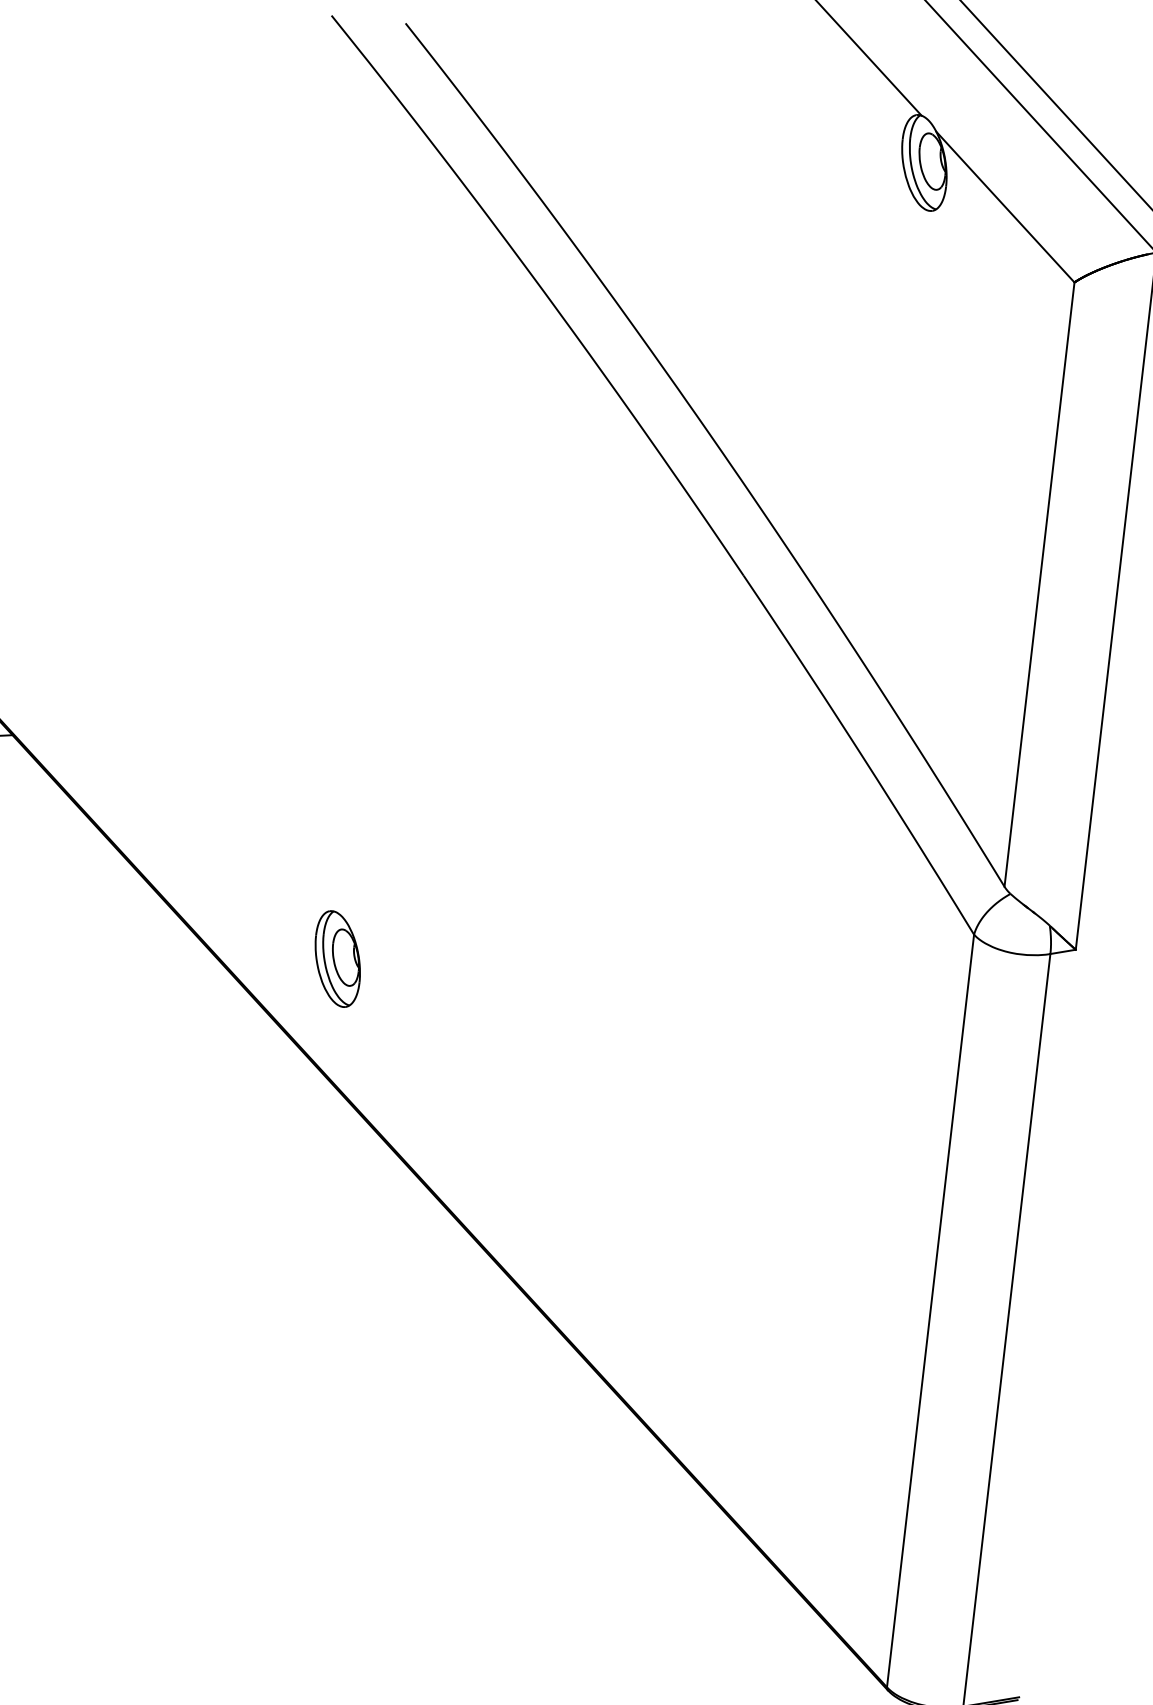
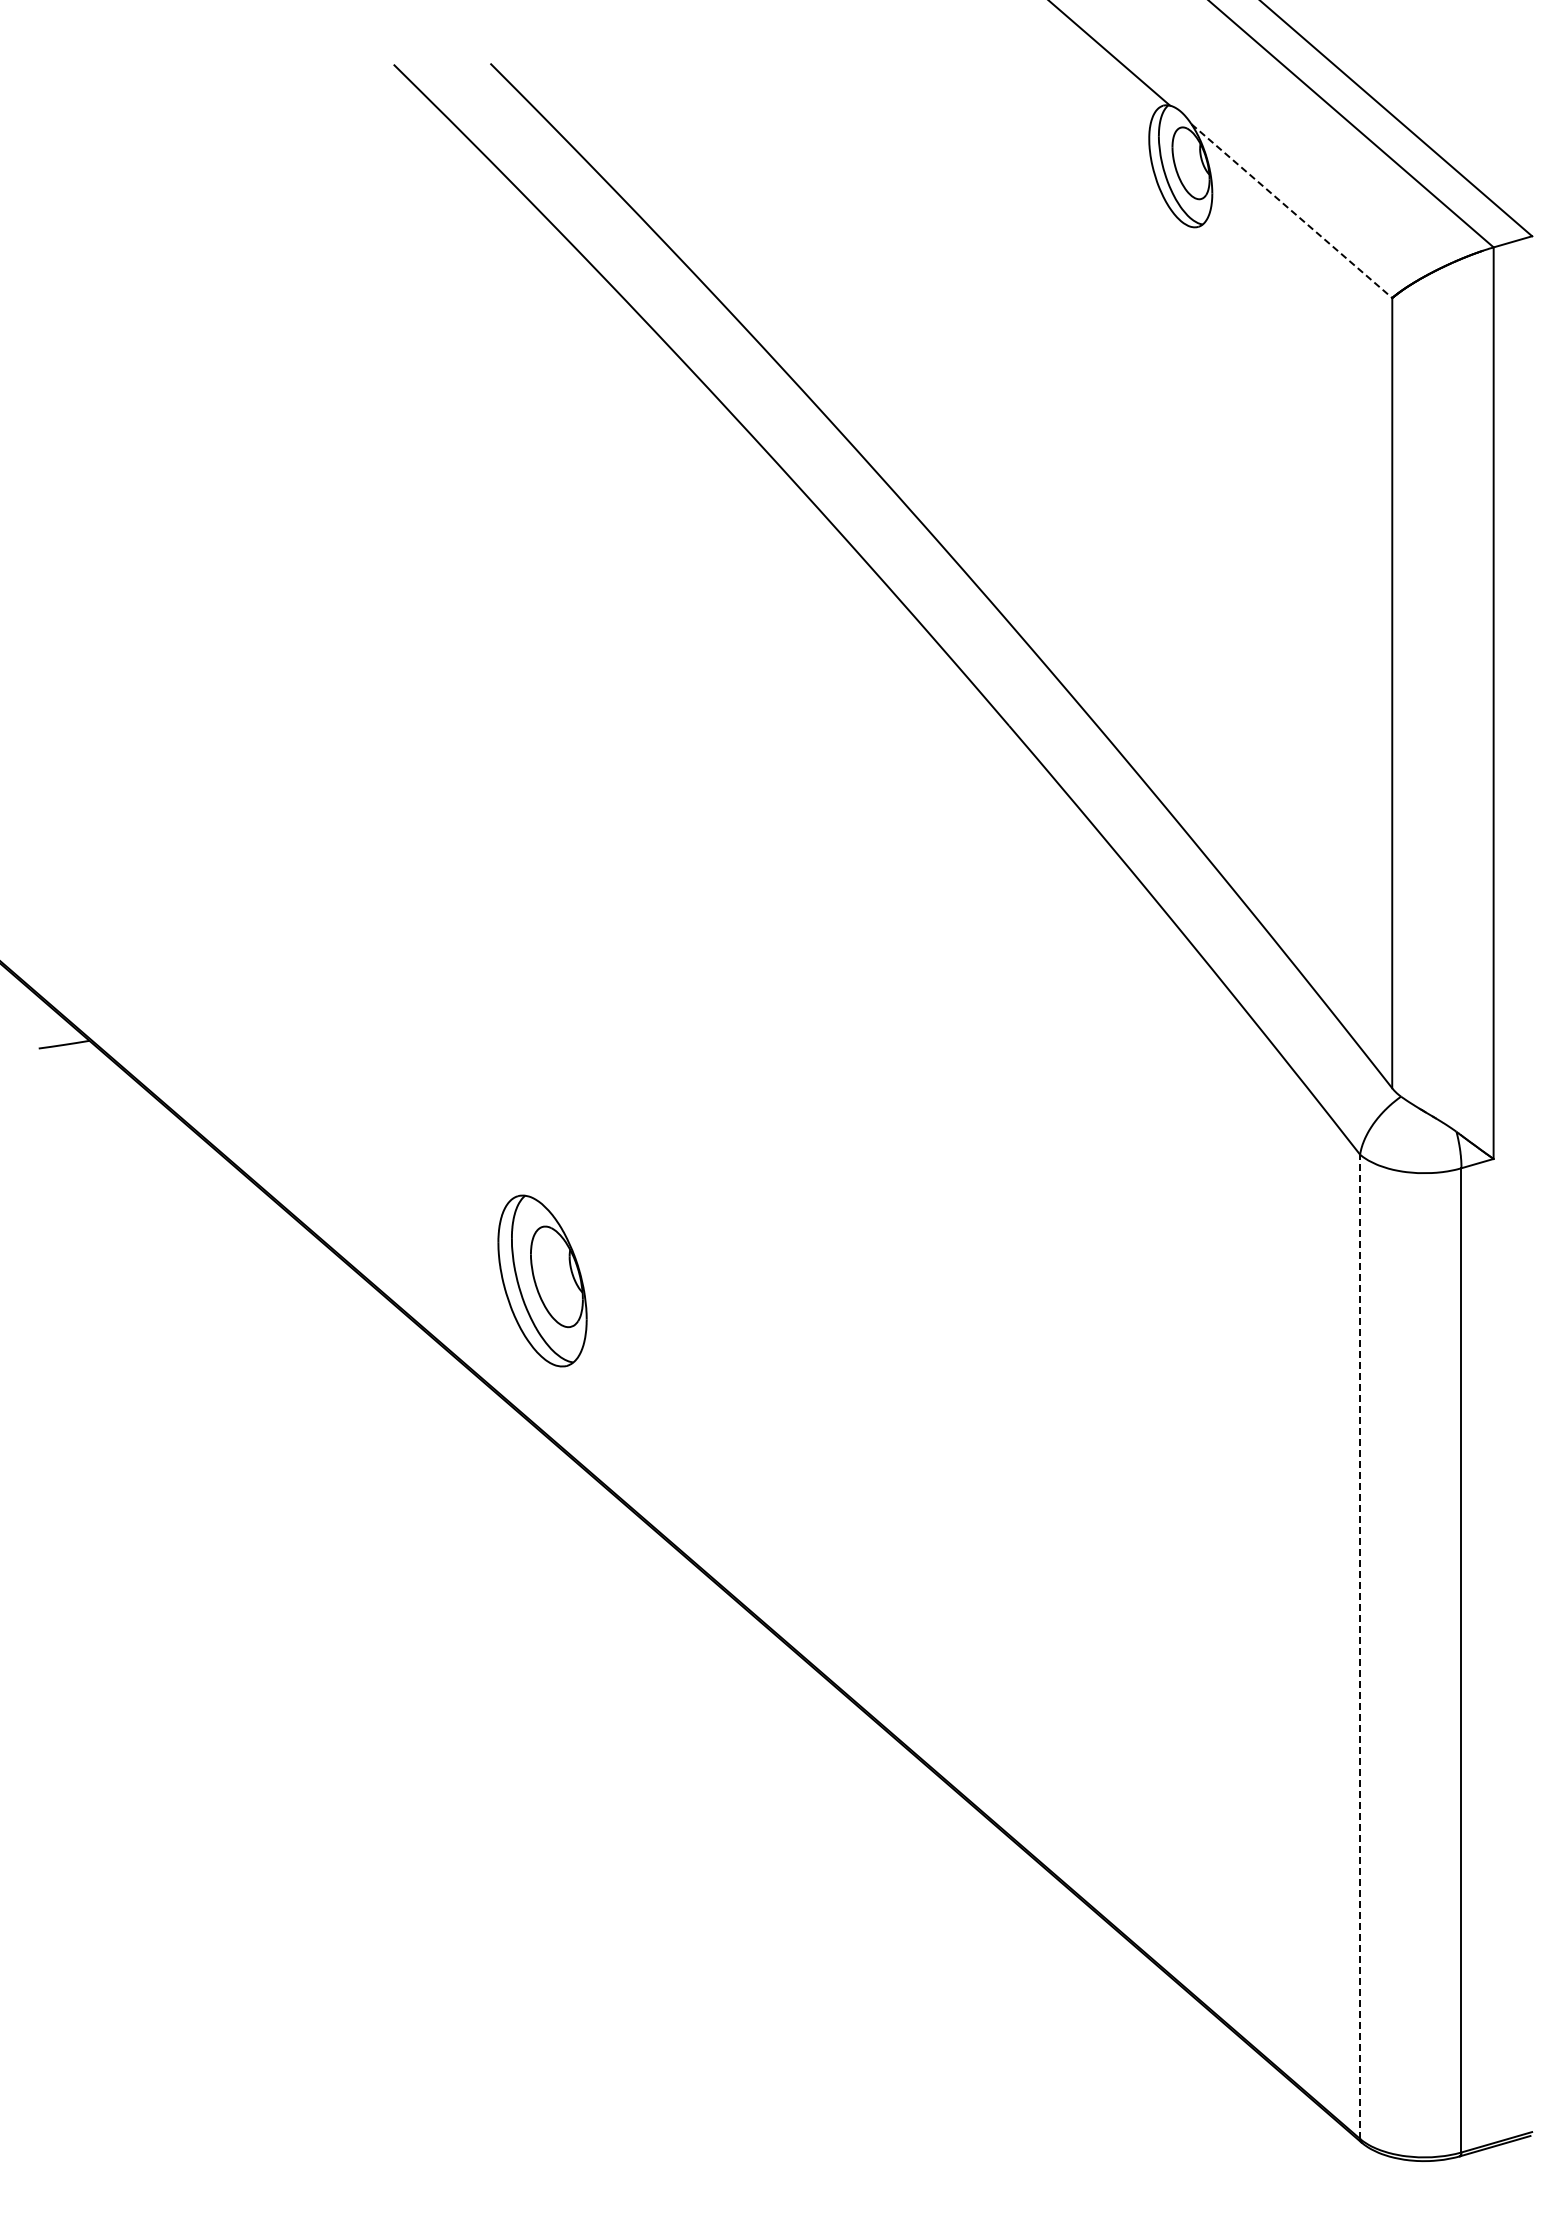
line: (1005, 207) -> (1291, 211), solid -> dashed
part: (337, 959) -> (542, 1281), size x1.4
line: (930, 1310) -> (1360, 1646), solid -> dashed

